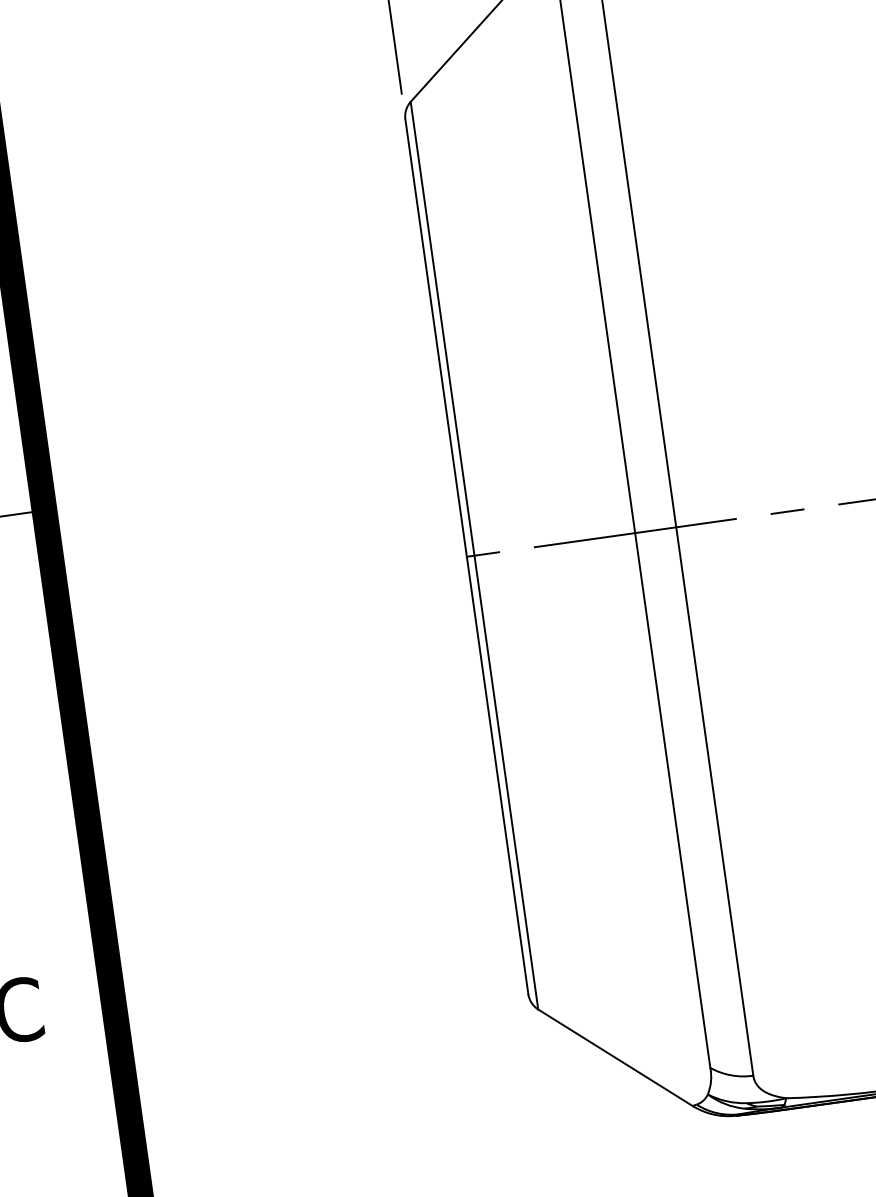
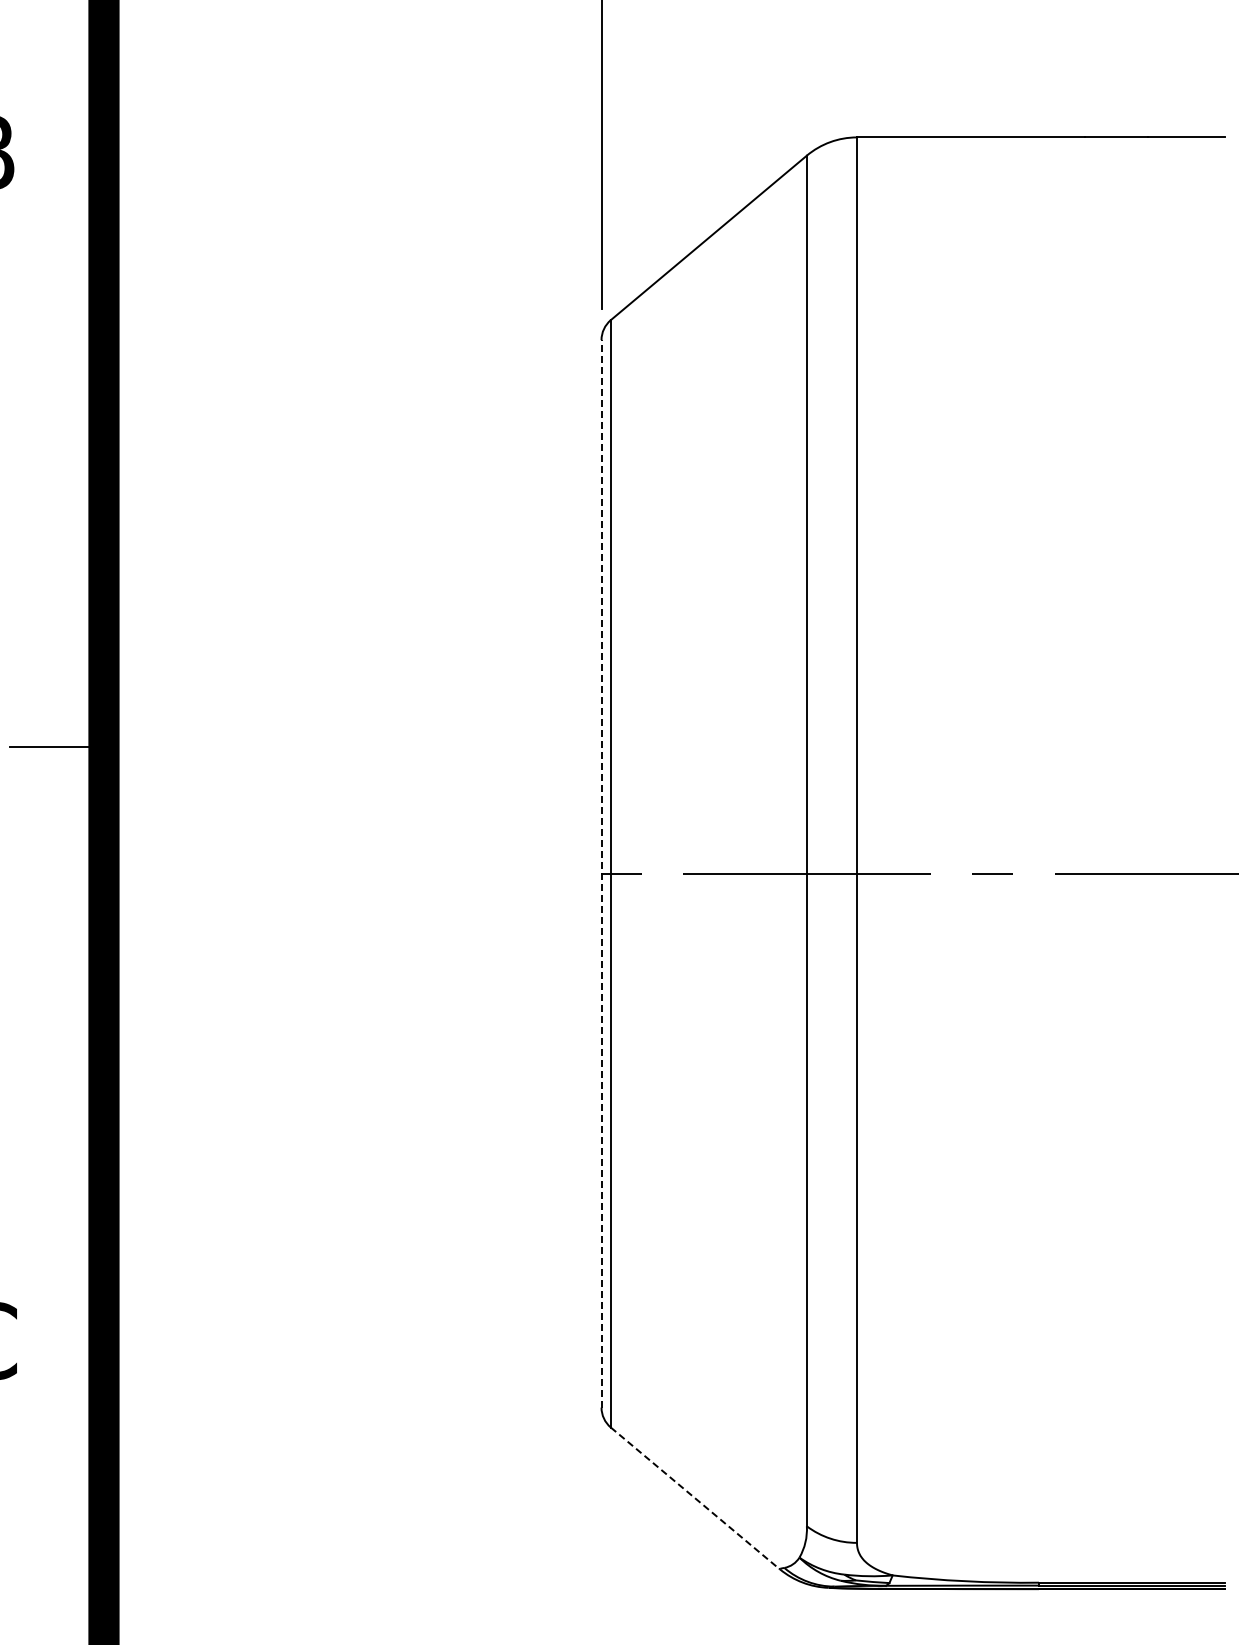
line: (466, 556) -> (601, 873), solid -> dashed
line: (615, 1057) -> (695, 1498), solid -> dashed

